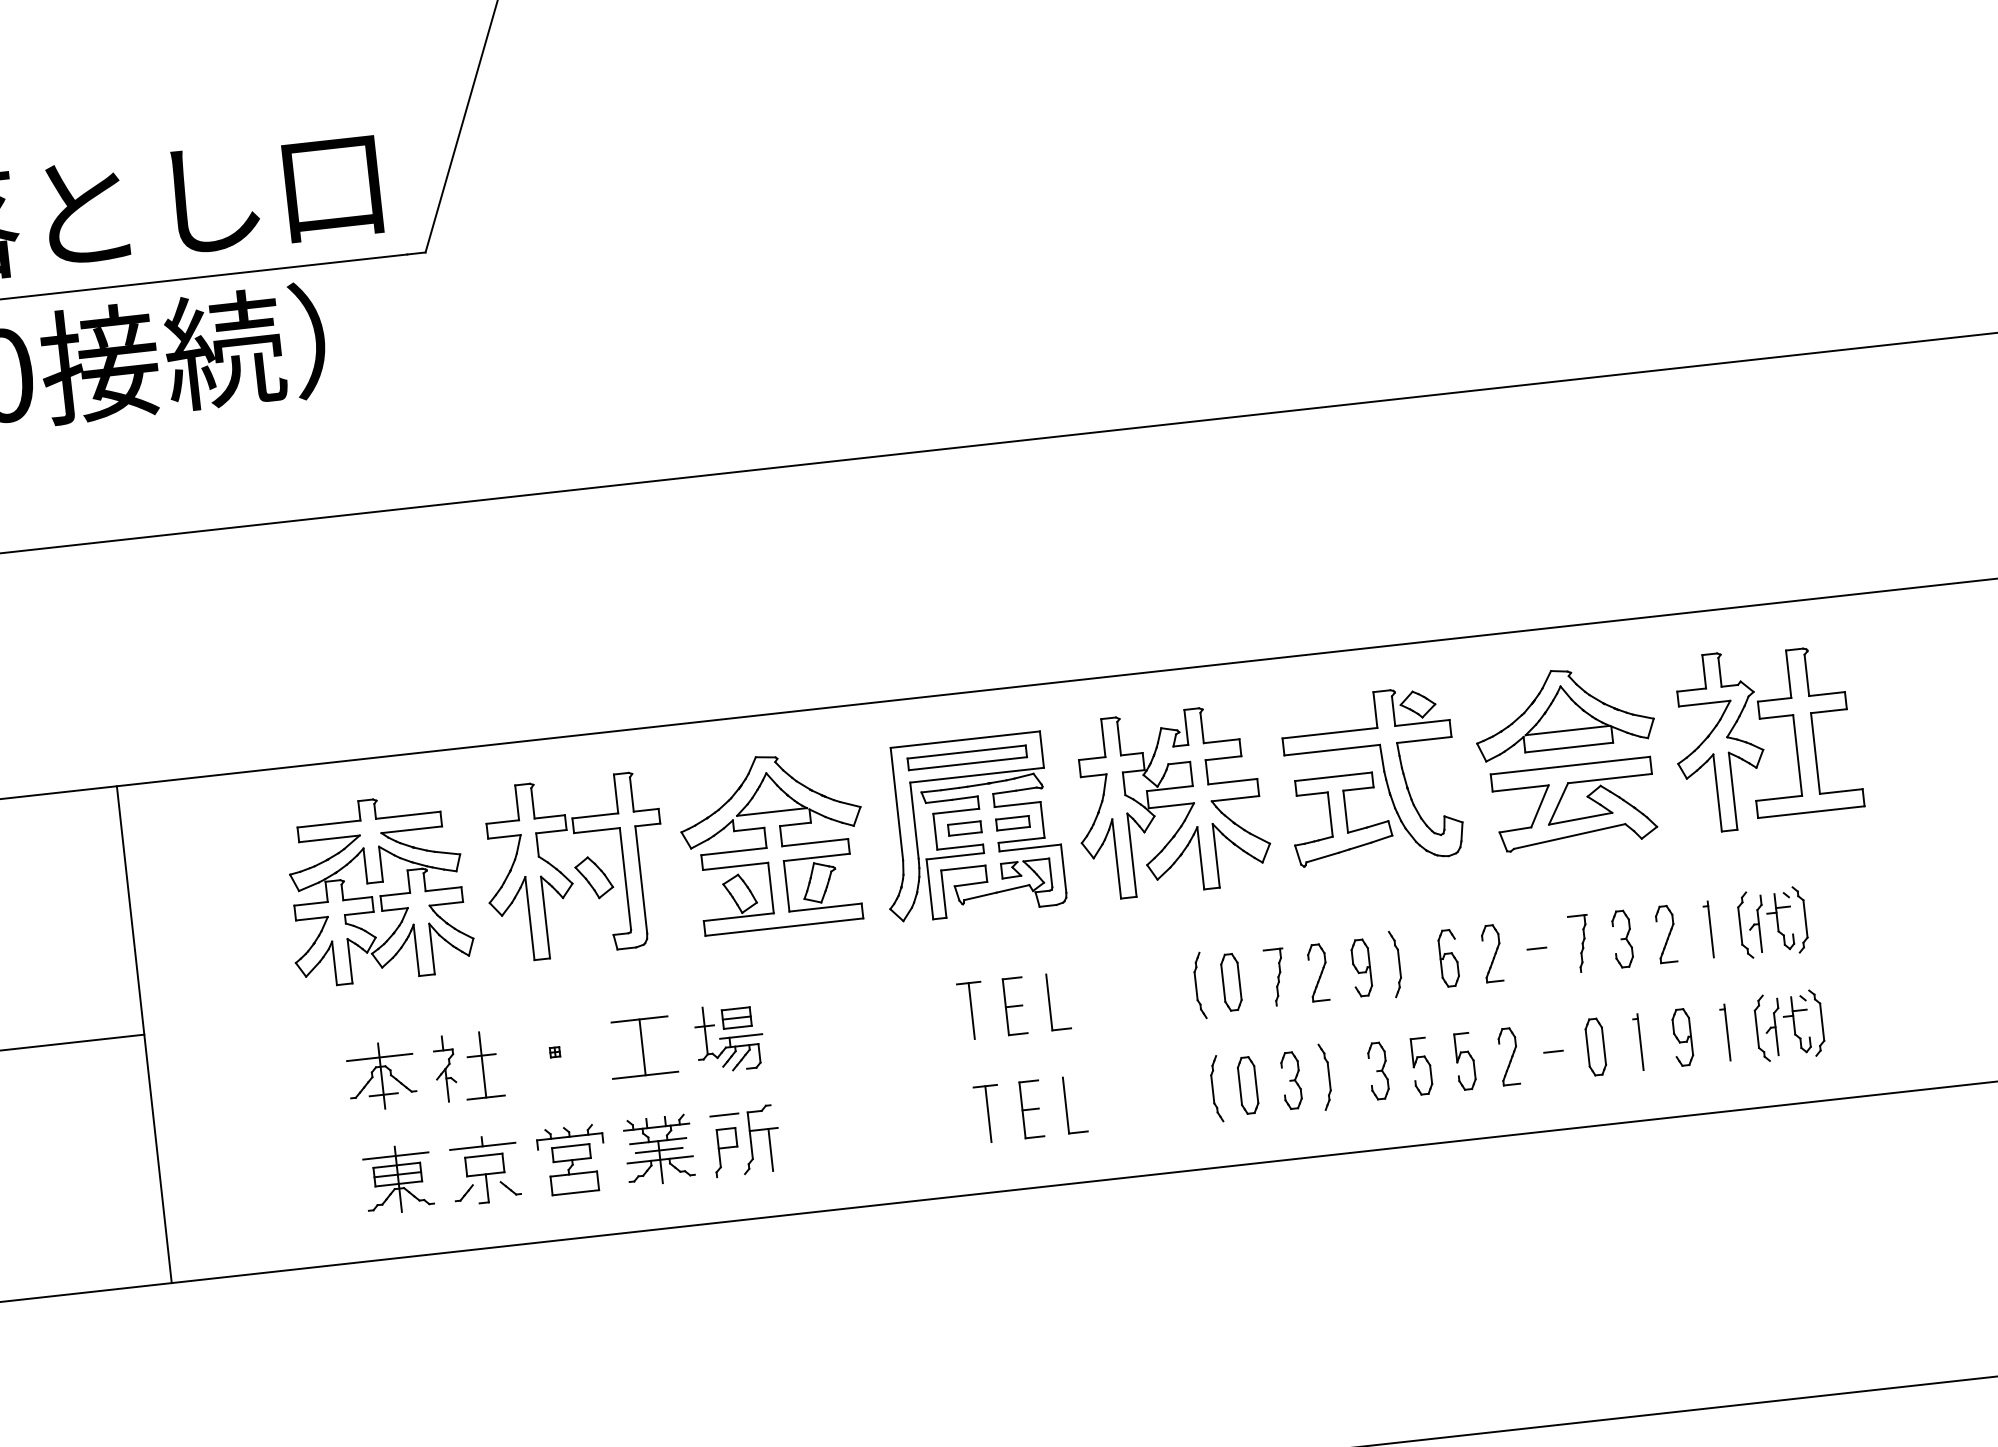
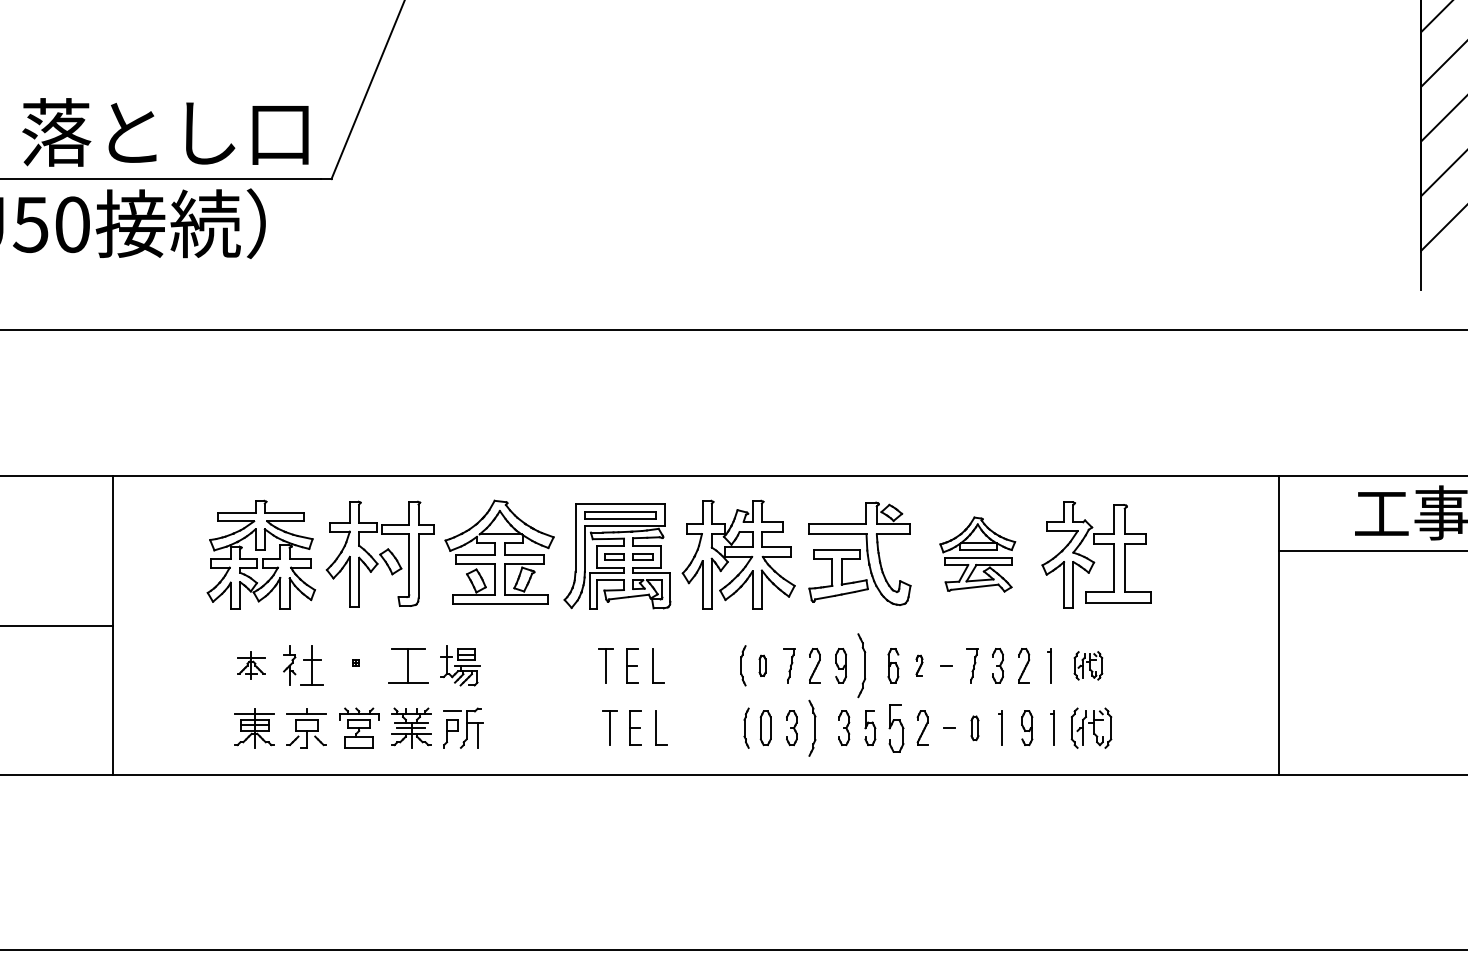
part: (1568, 757) -> (977, 554), size x0.7
part: (1772, 922) -> (1088, 665), size x0.7
part: (1492, 953) -> (919, 665), size x0.6
part: (1395, 963) -> (861, 665), size x1.6
part: (1231, 981) -> (762, 665), size x0.6
part: (1595, 1047) -> (974, 728), size x0.7
part: (1465, 1060) -> (896, 727), size x1.4
part: (381, 1075) -> (251, 665), size x0.7
part: (1325, 1075) -> (812, 727), size x1.4

